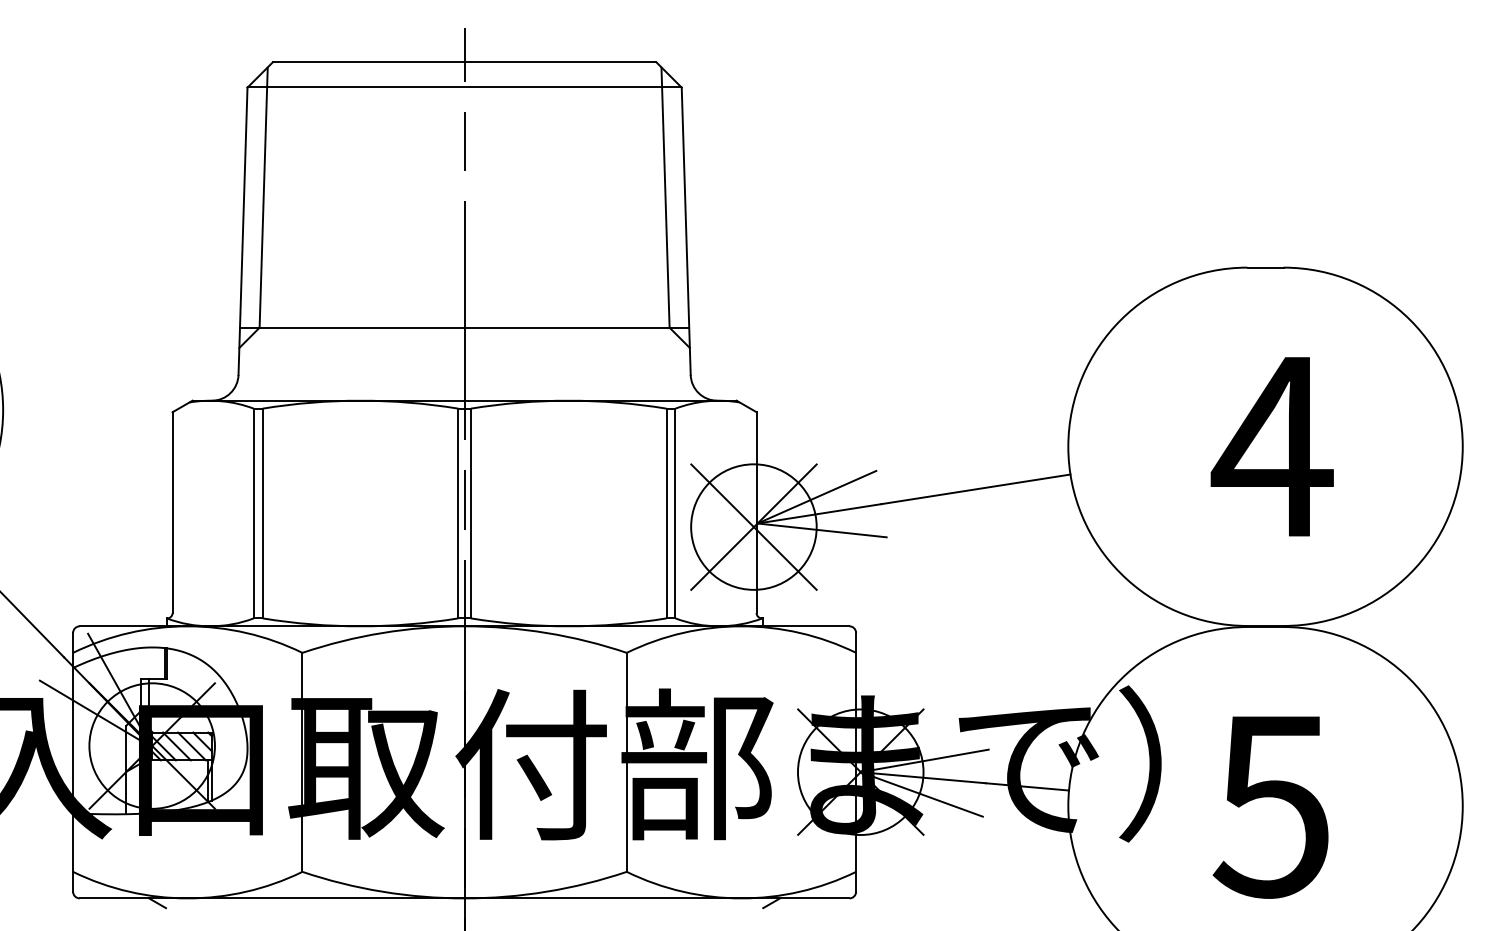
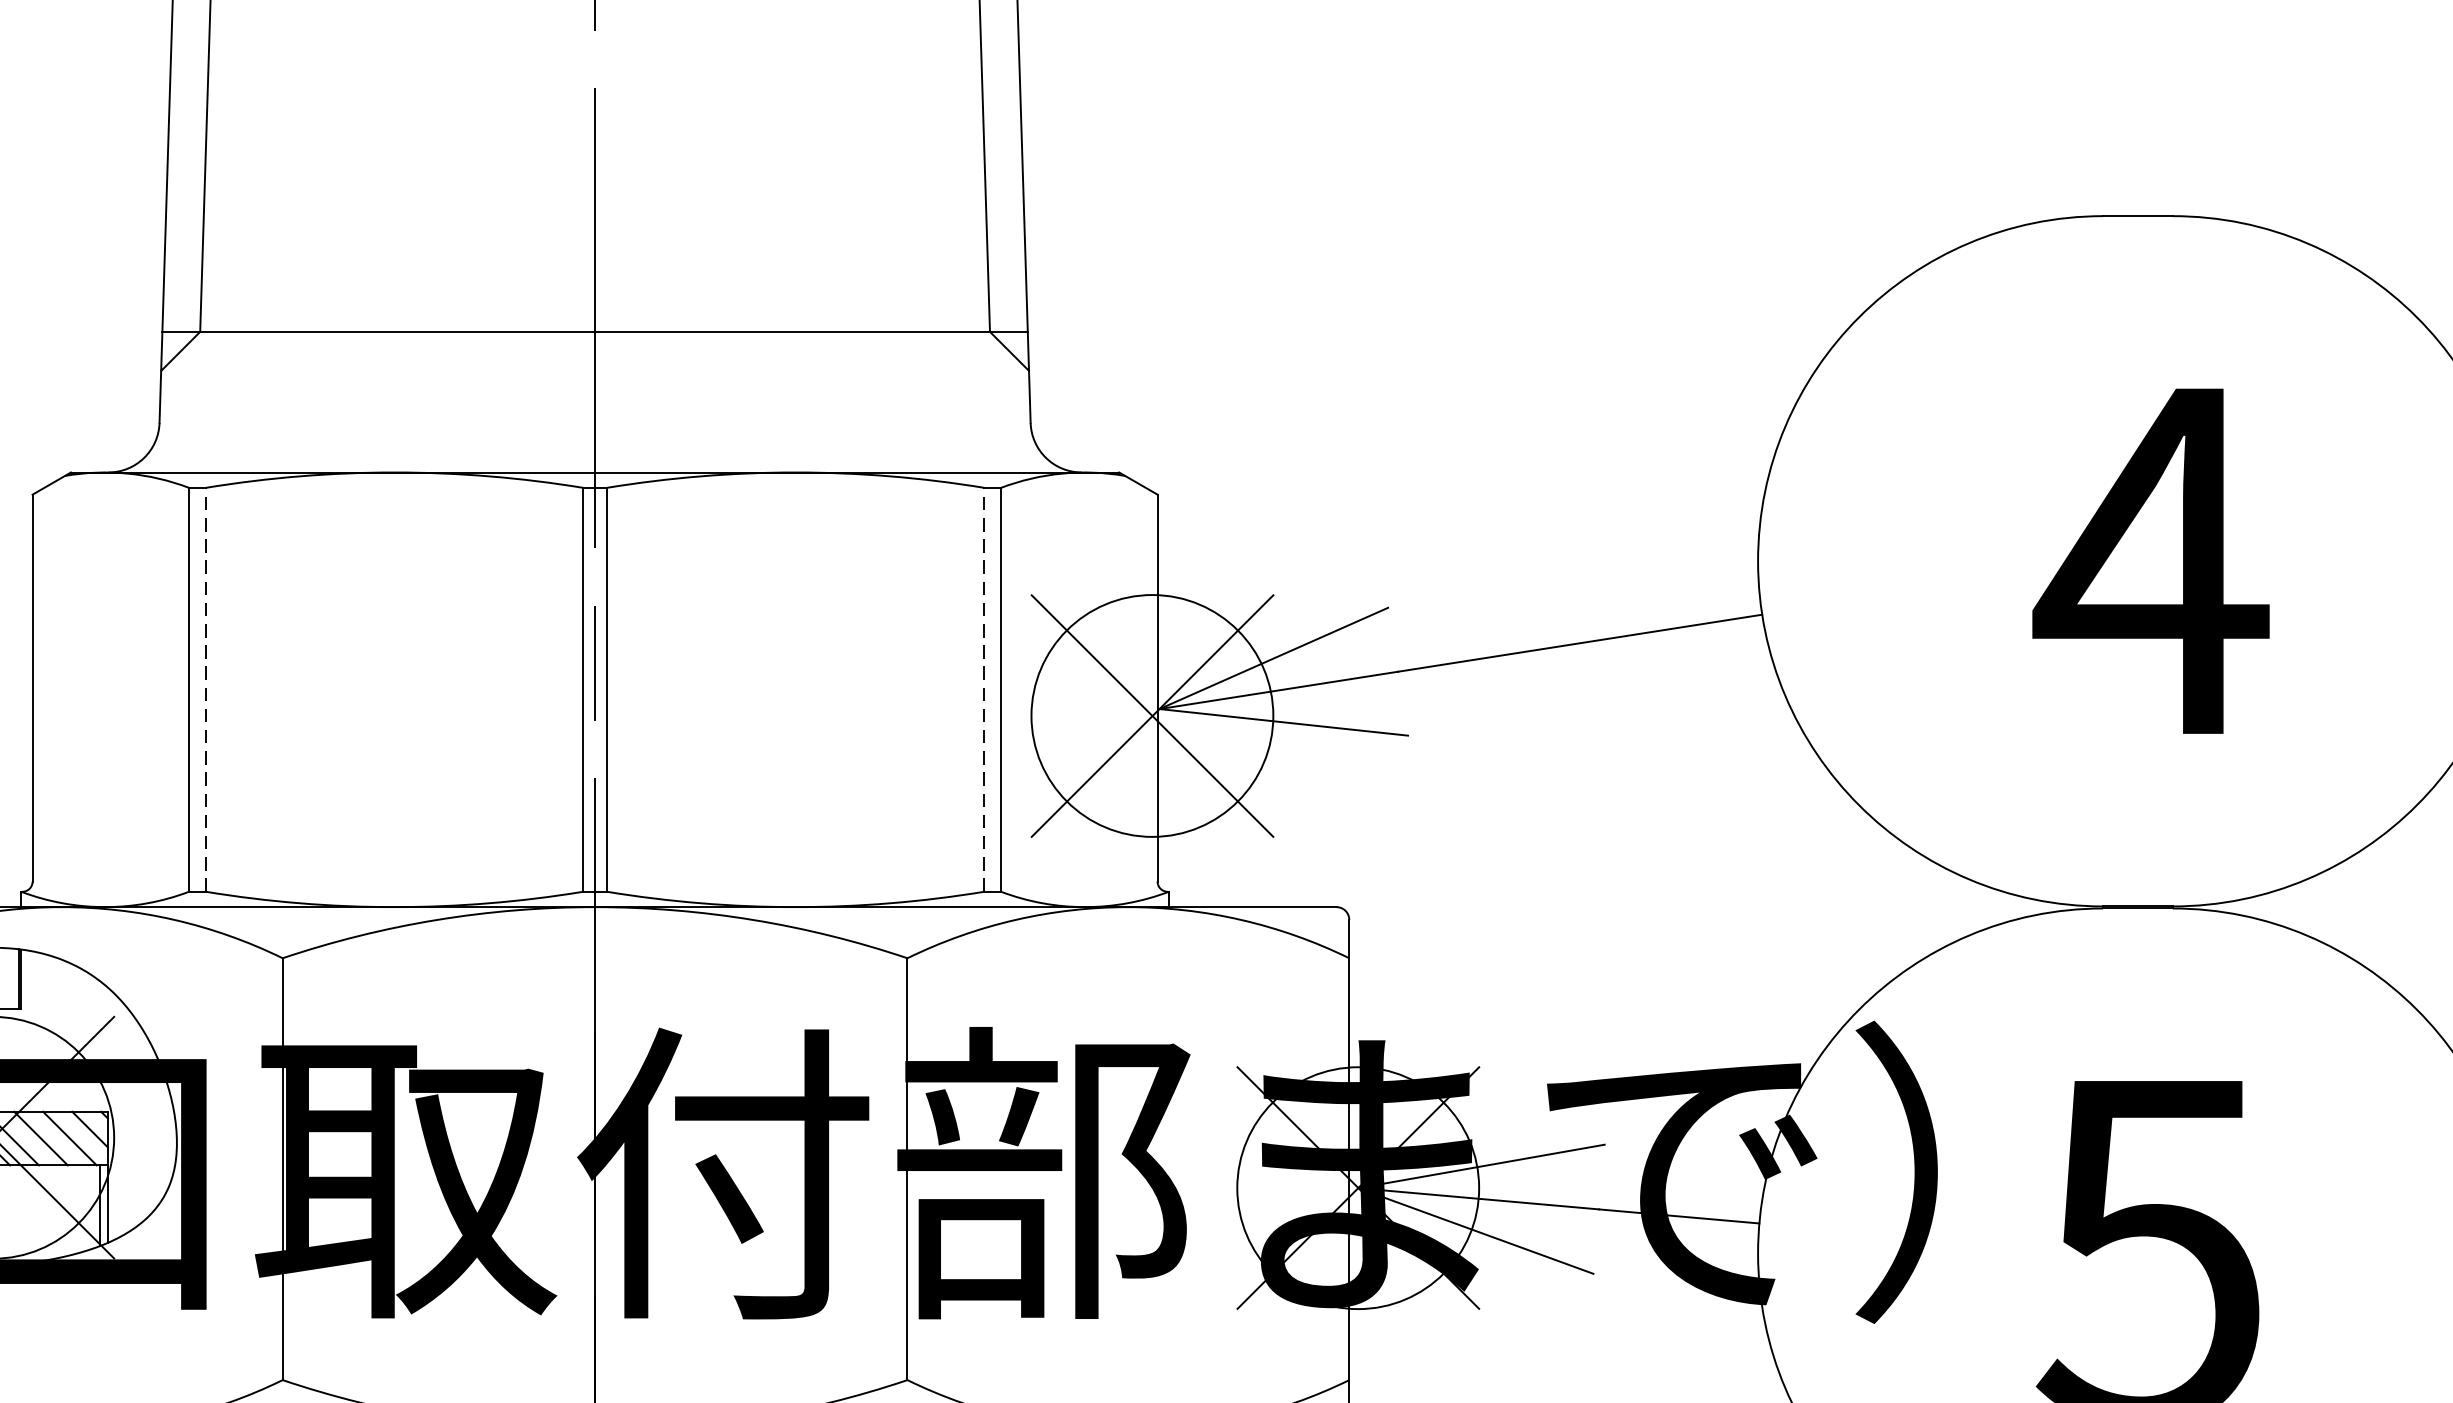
line: (262, 513) -> (205, 689), solid -> dashed
line: (666, 513) -> (984, 689), solid -> dashed

